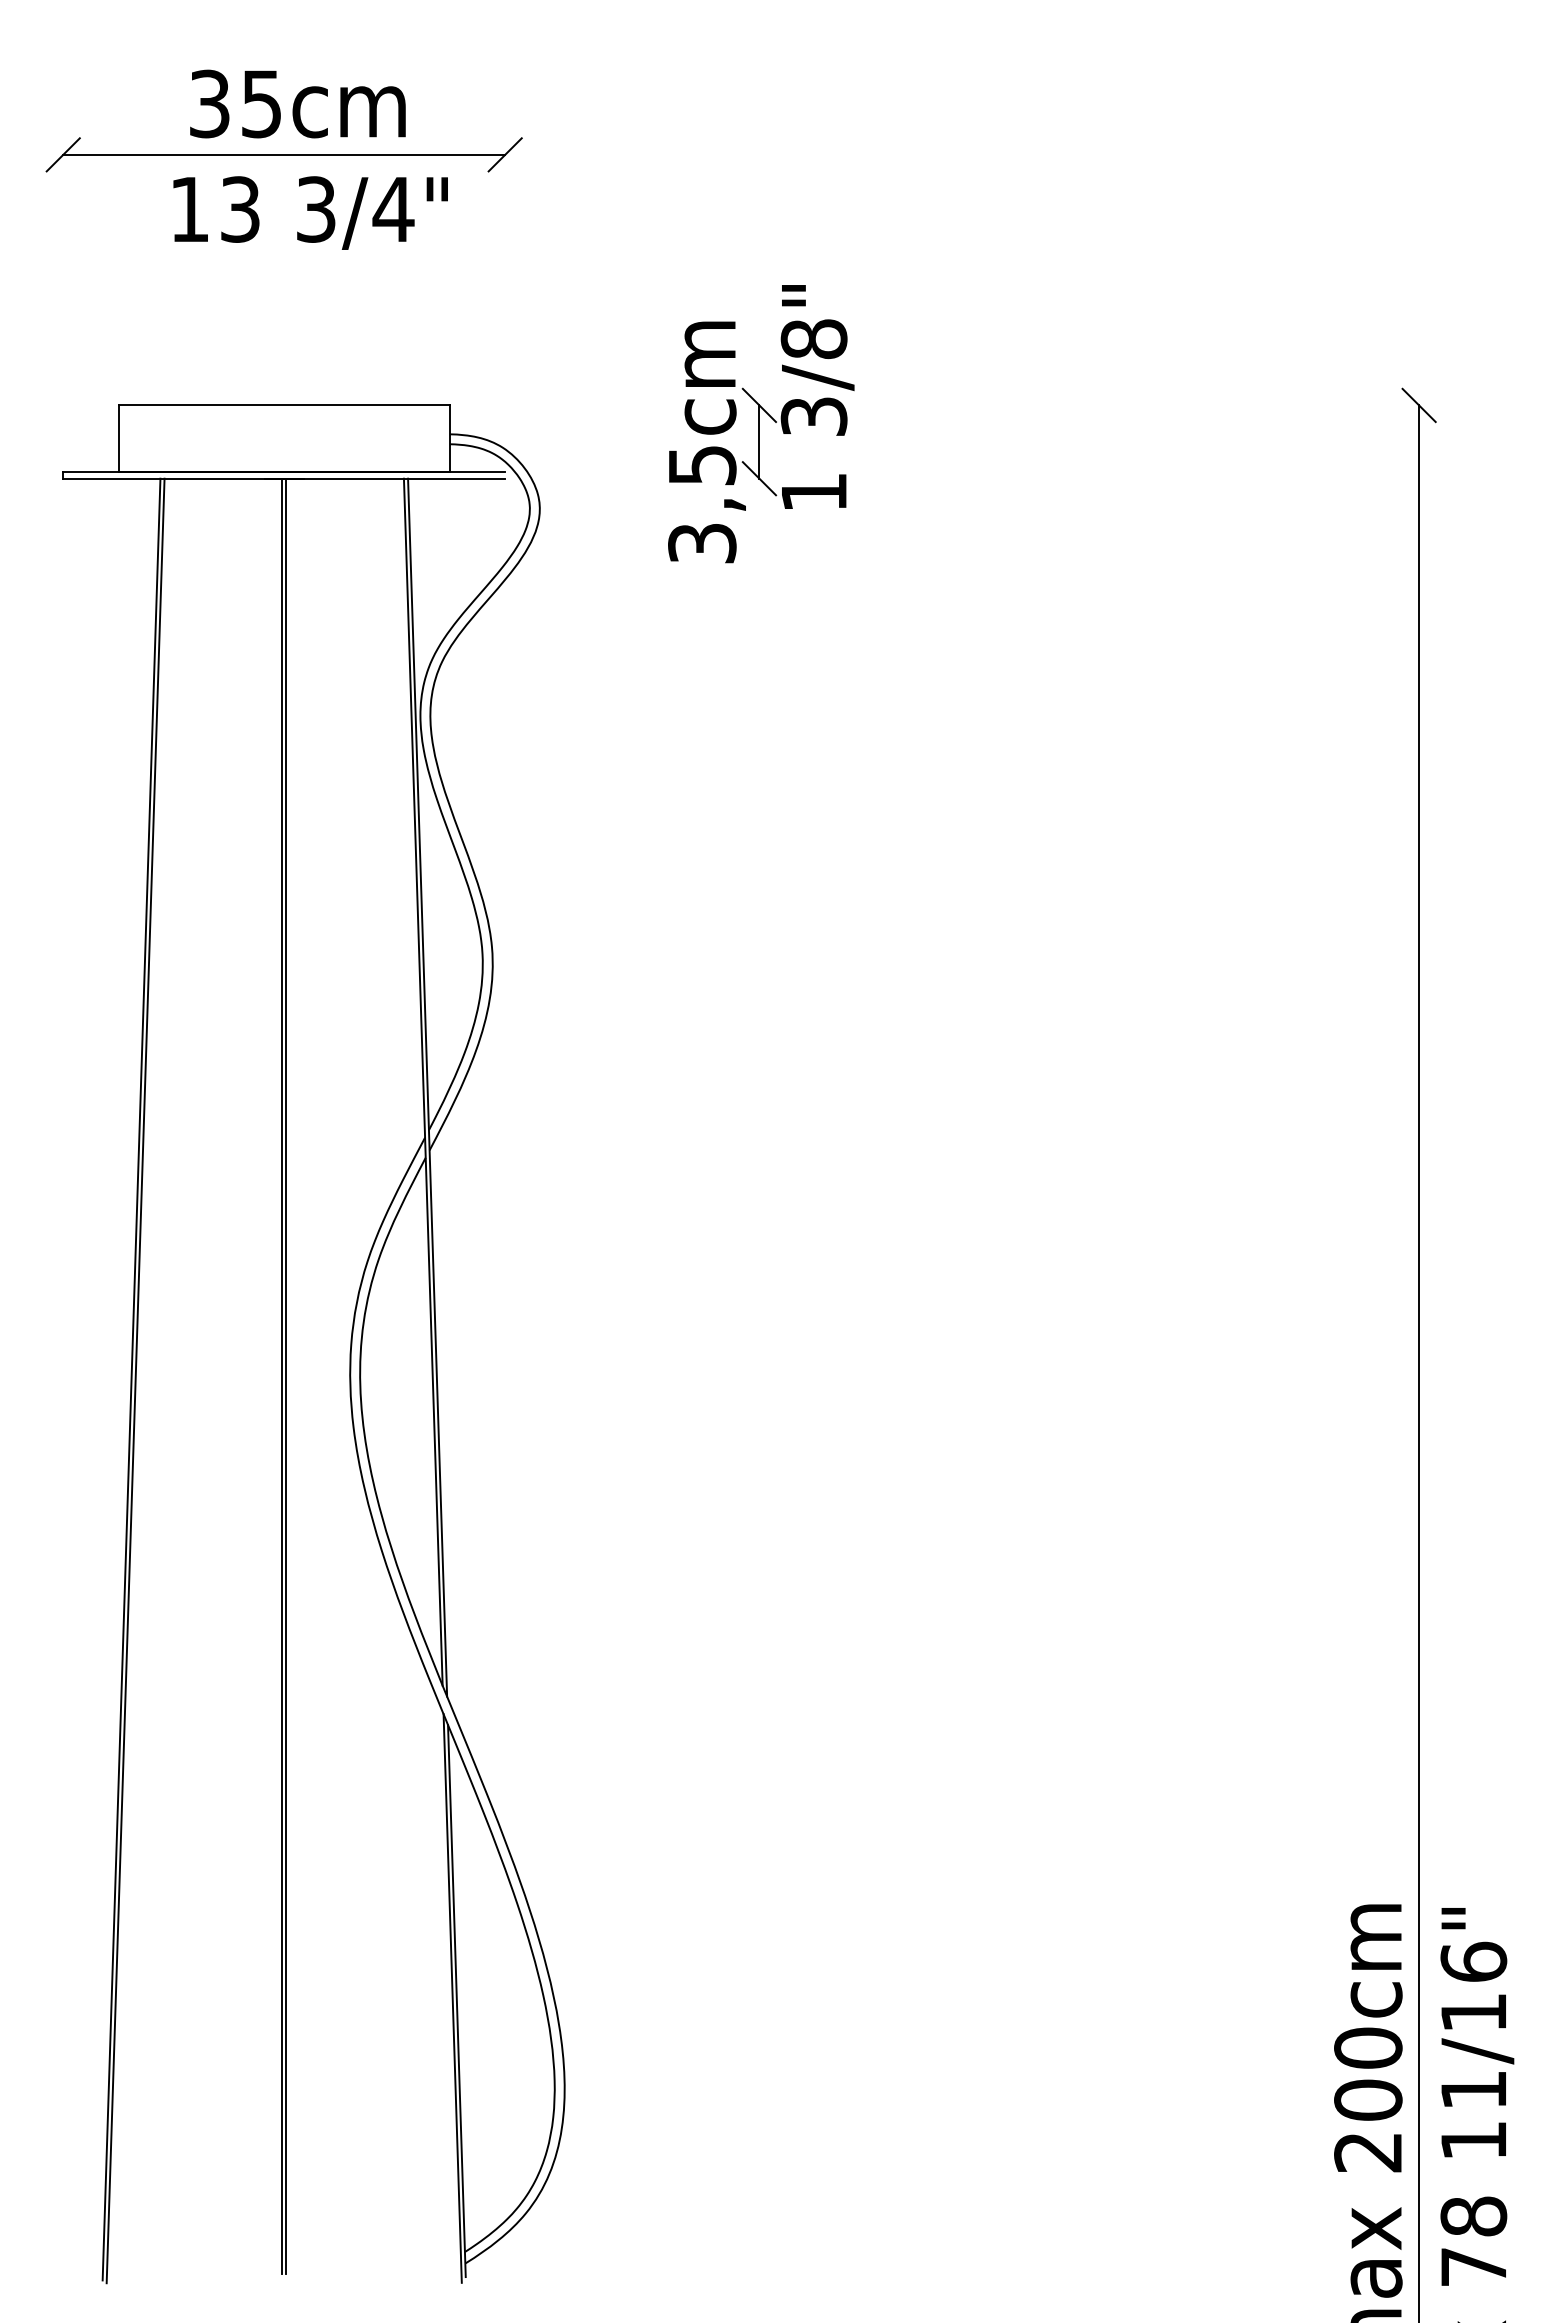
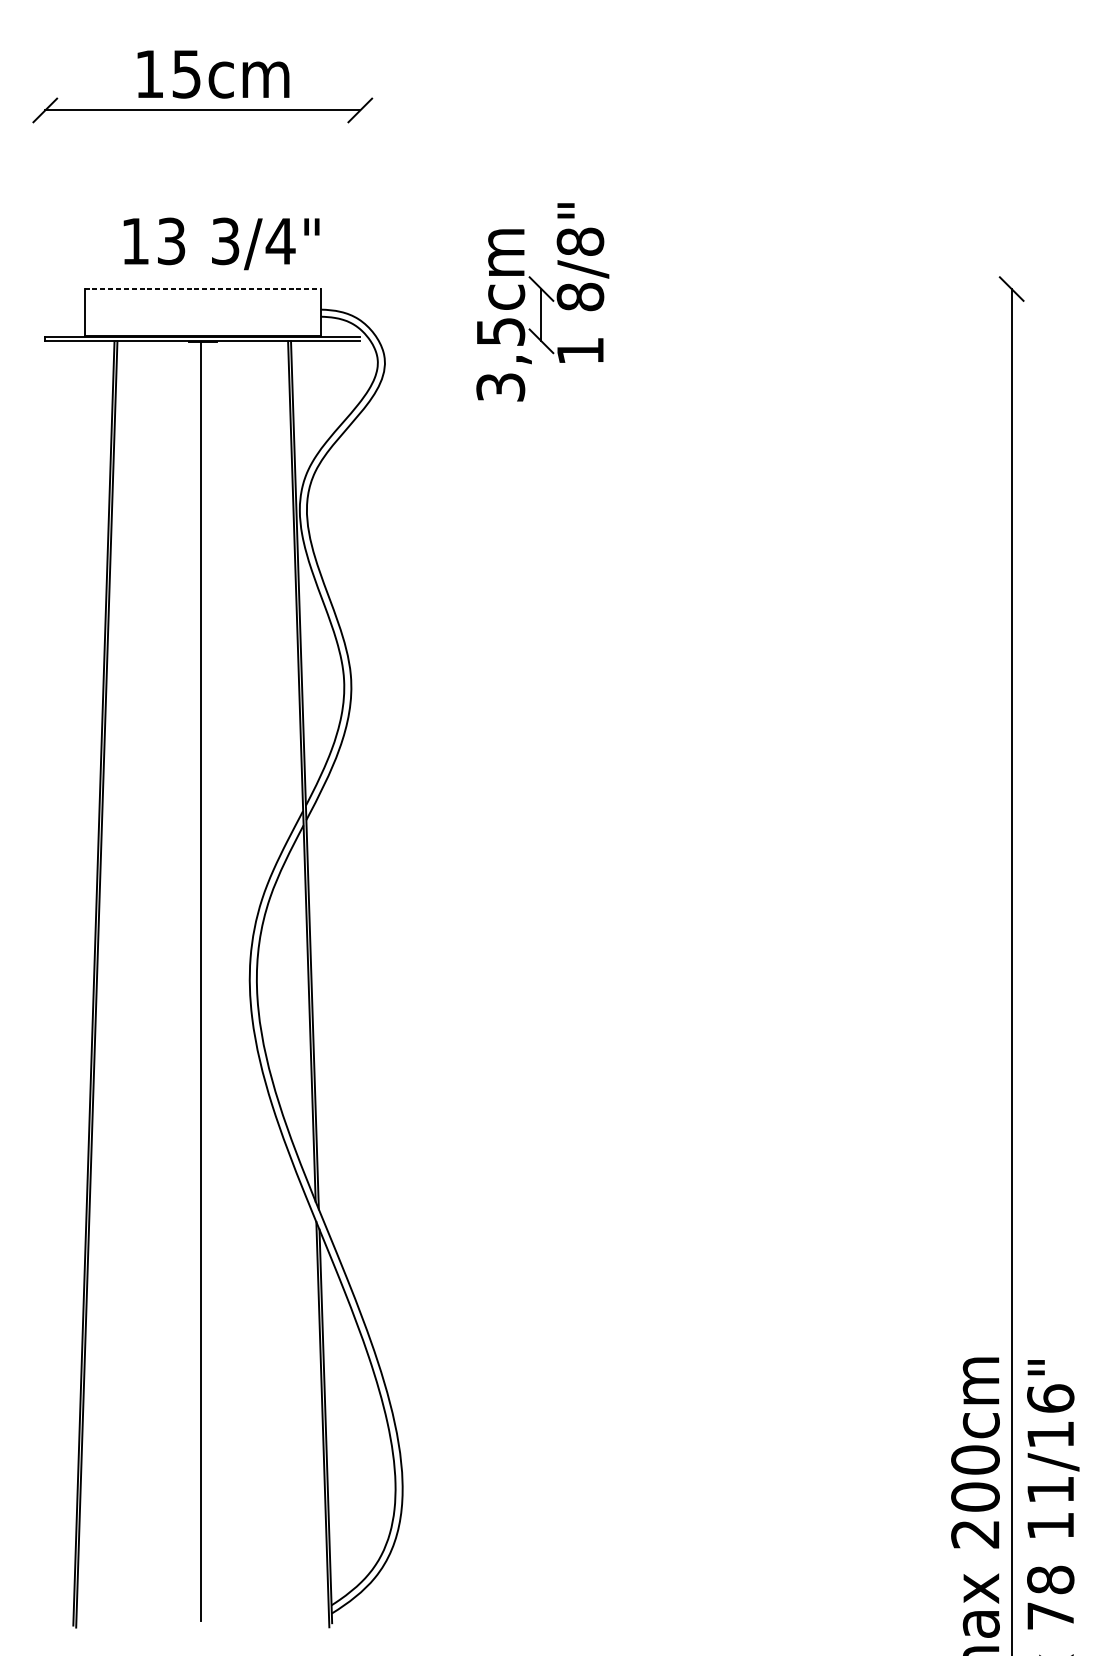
text: (209, 103) -> (149, 73), 35cm -> 15cm
text: (310, 212) -> (221, 243), moved
line: (284, 405) -> (202, 289), solid -> dashed
text: (813, 416) -> (580, 296), 3/8" -> 8/8"
line: (286, 1376) -> (204, 981), removed

